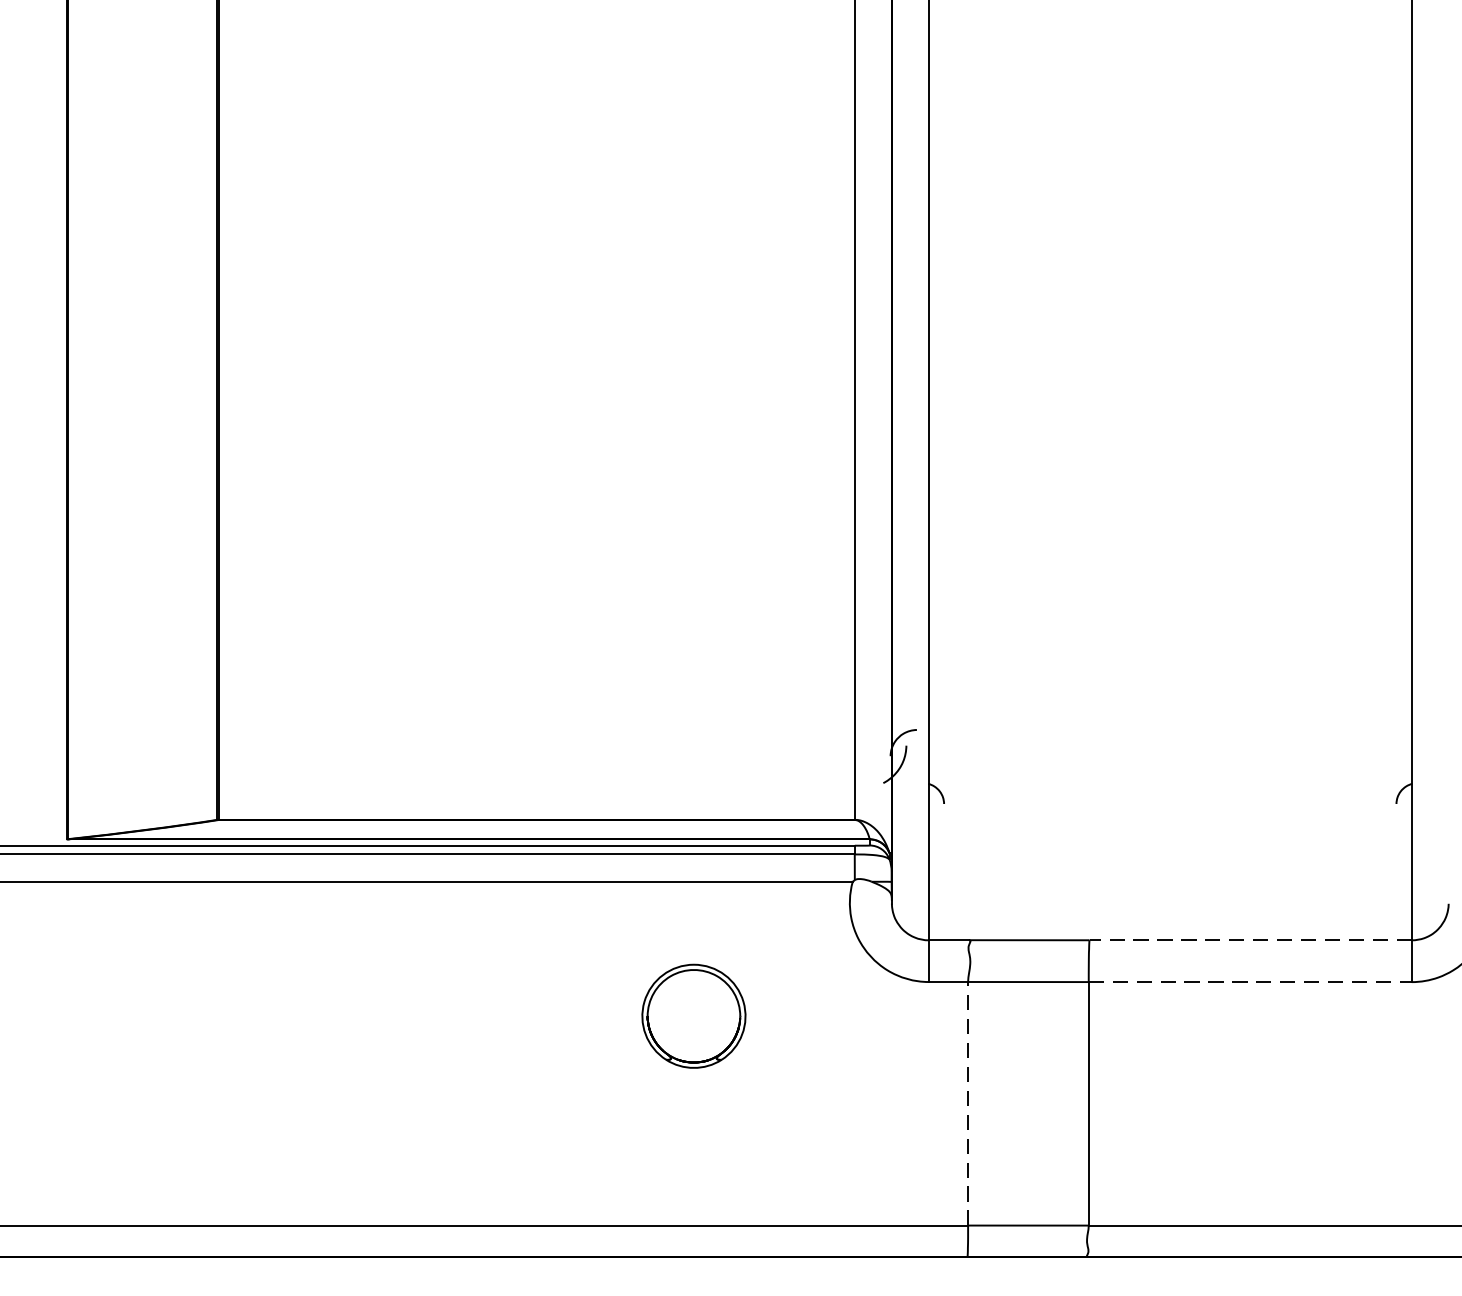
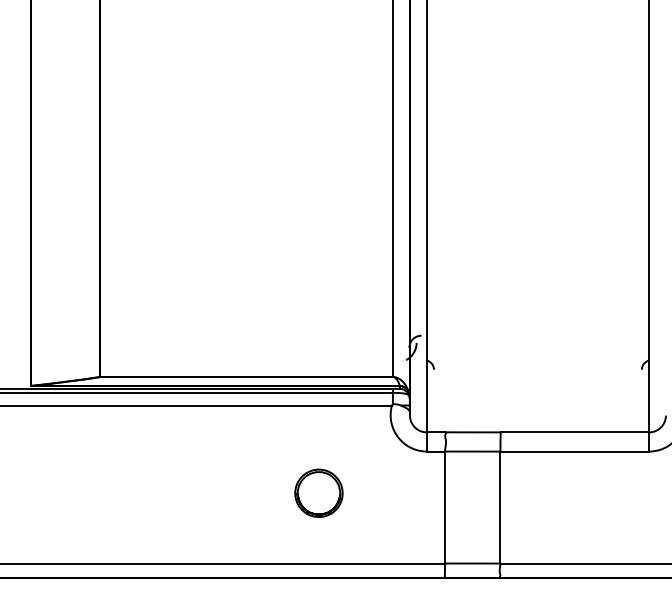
line: (1249, 940) -> (574, 432), dashed -> solid
line: (1251, 981) -> (575, 451), dashed -> solid
part: (692, 1014) -> (318, 492), moved
line: (969, 1103) -> (445, 507), dashed -> solid

